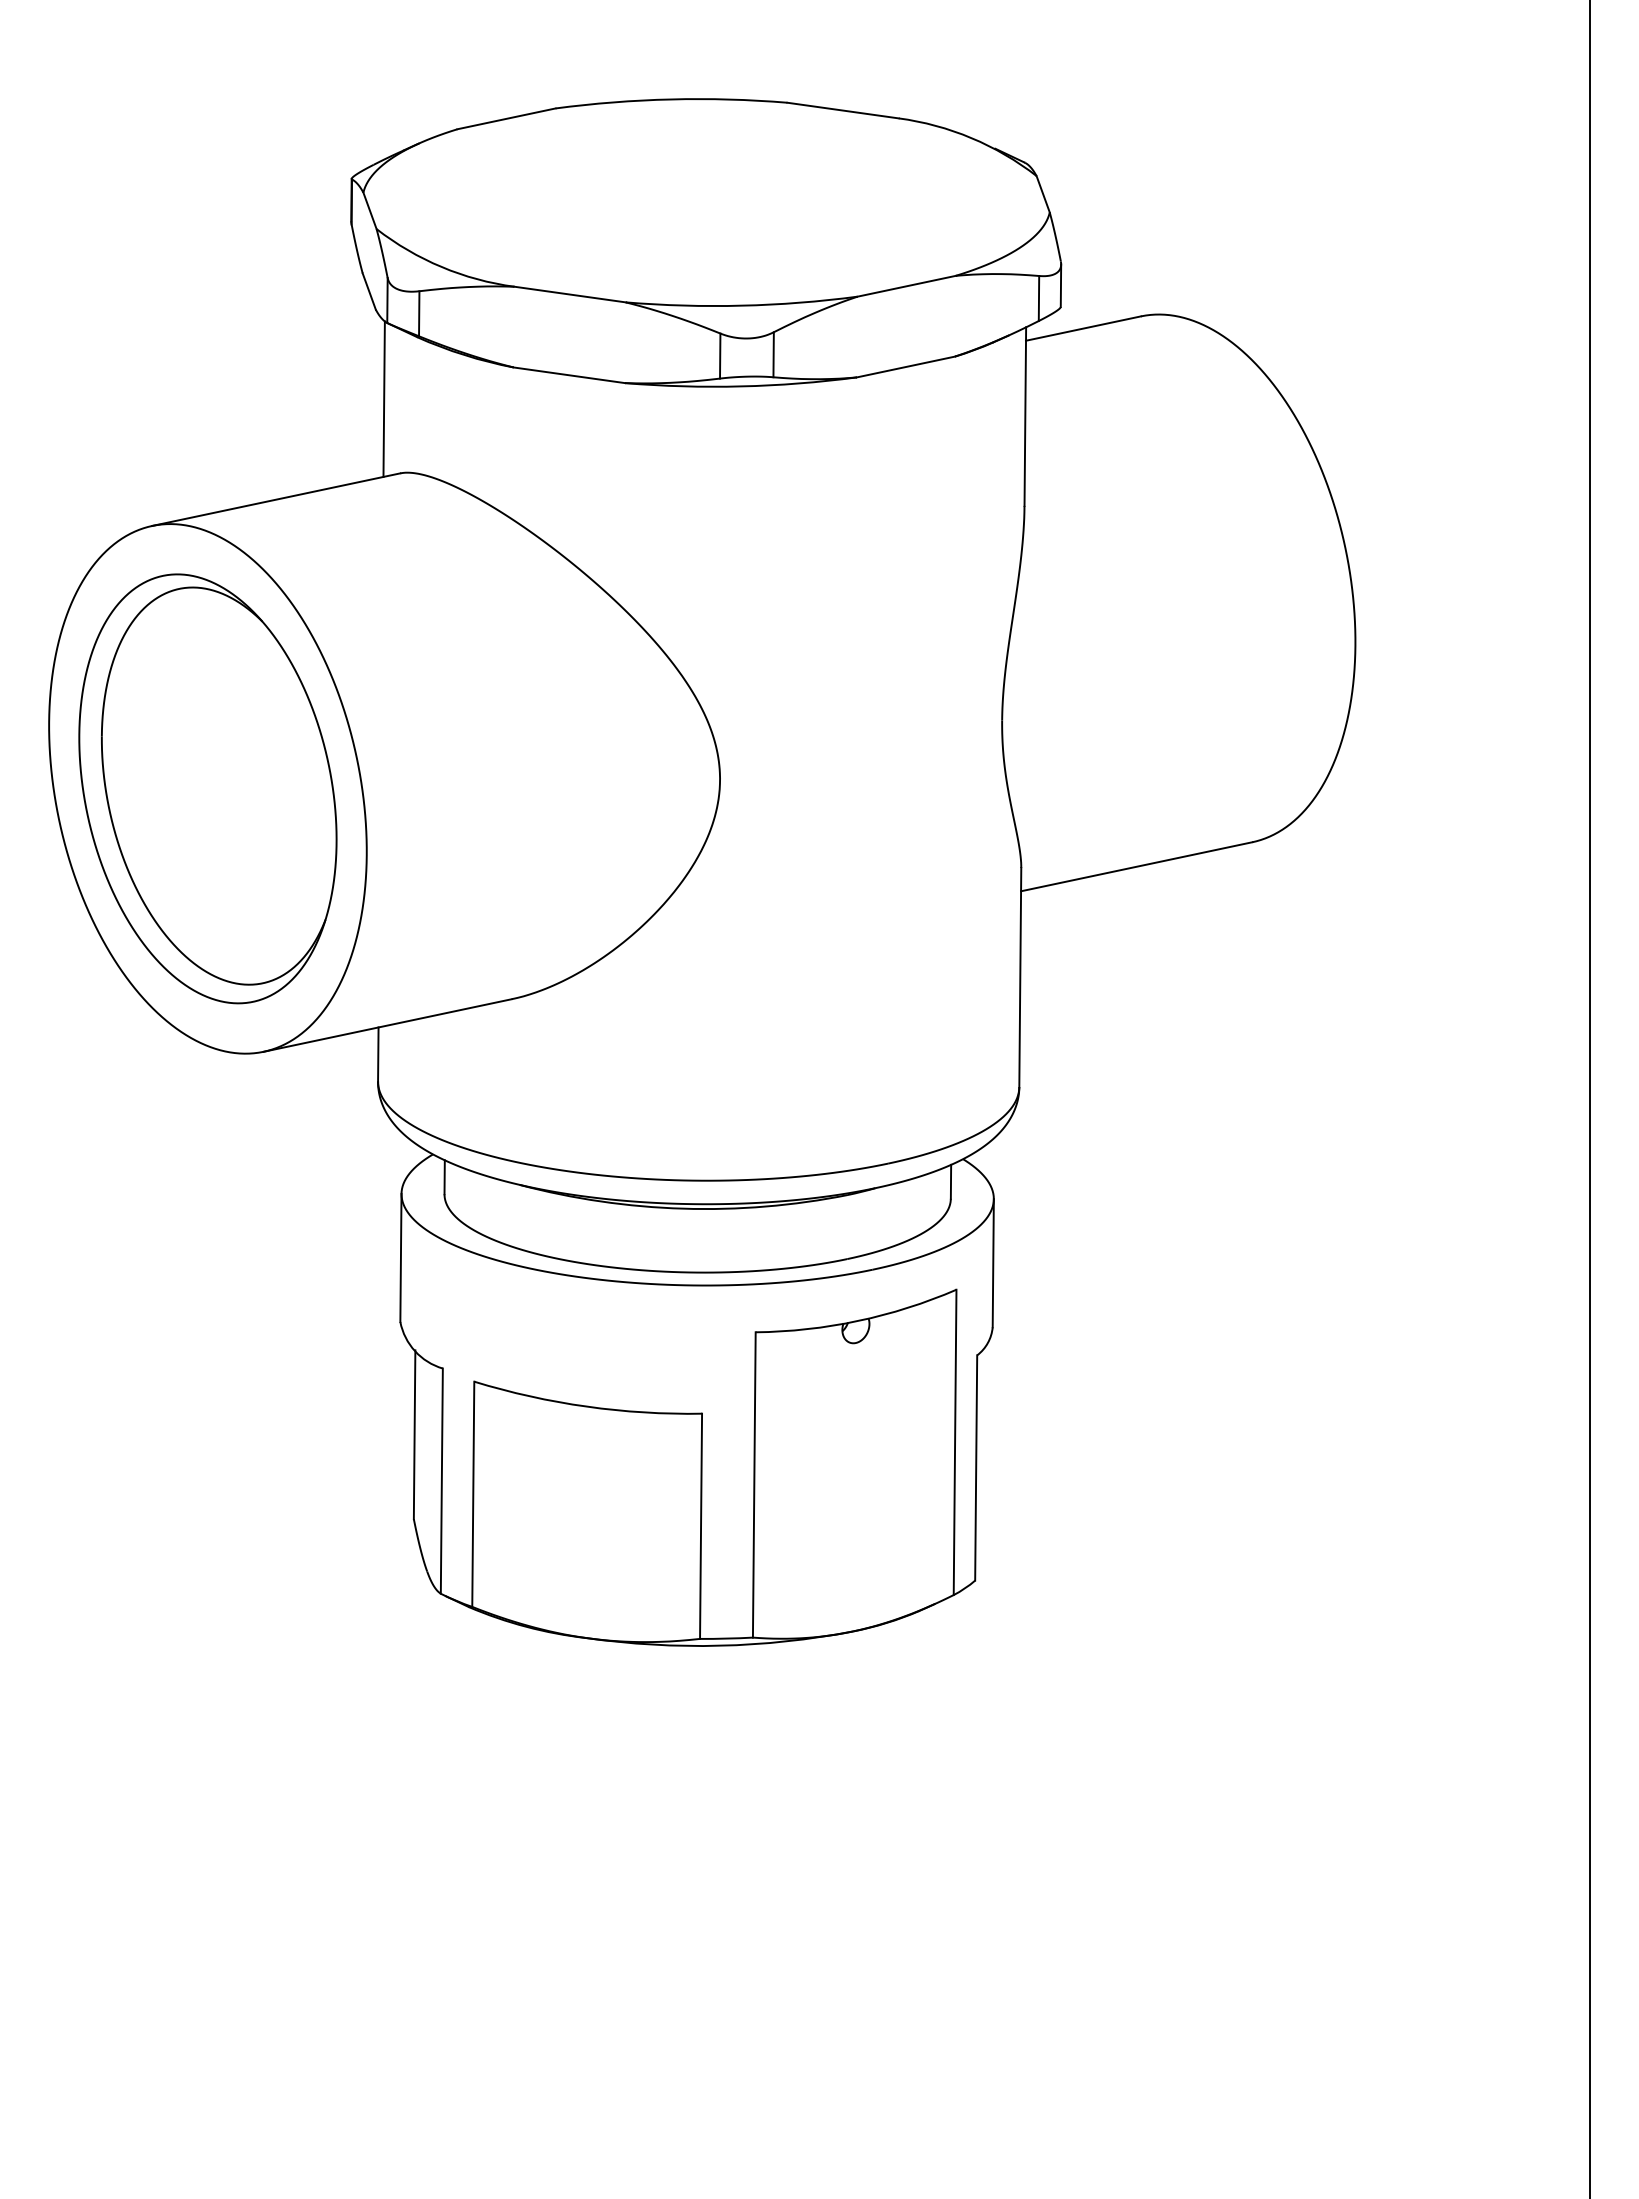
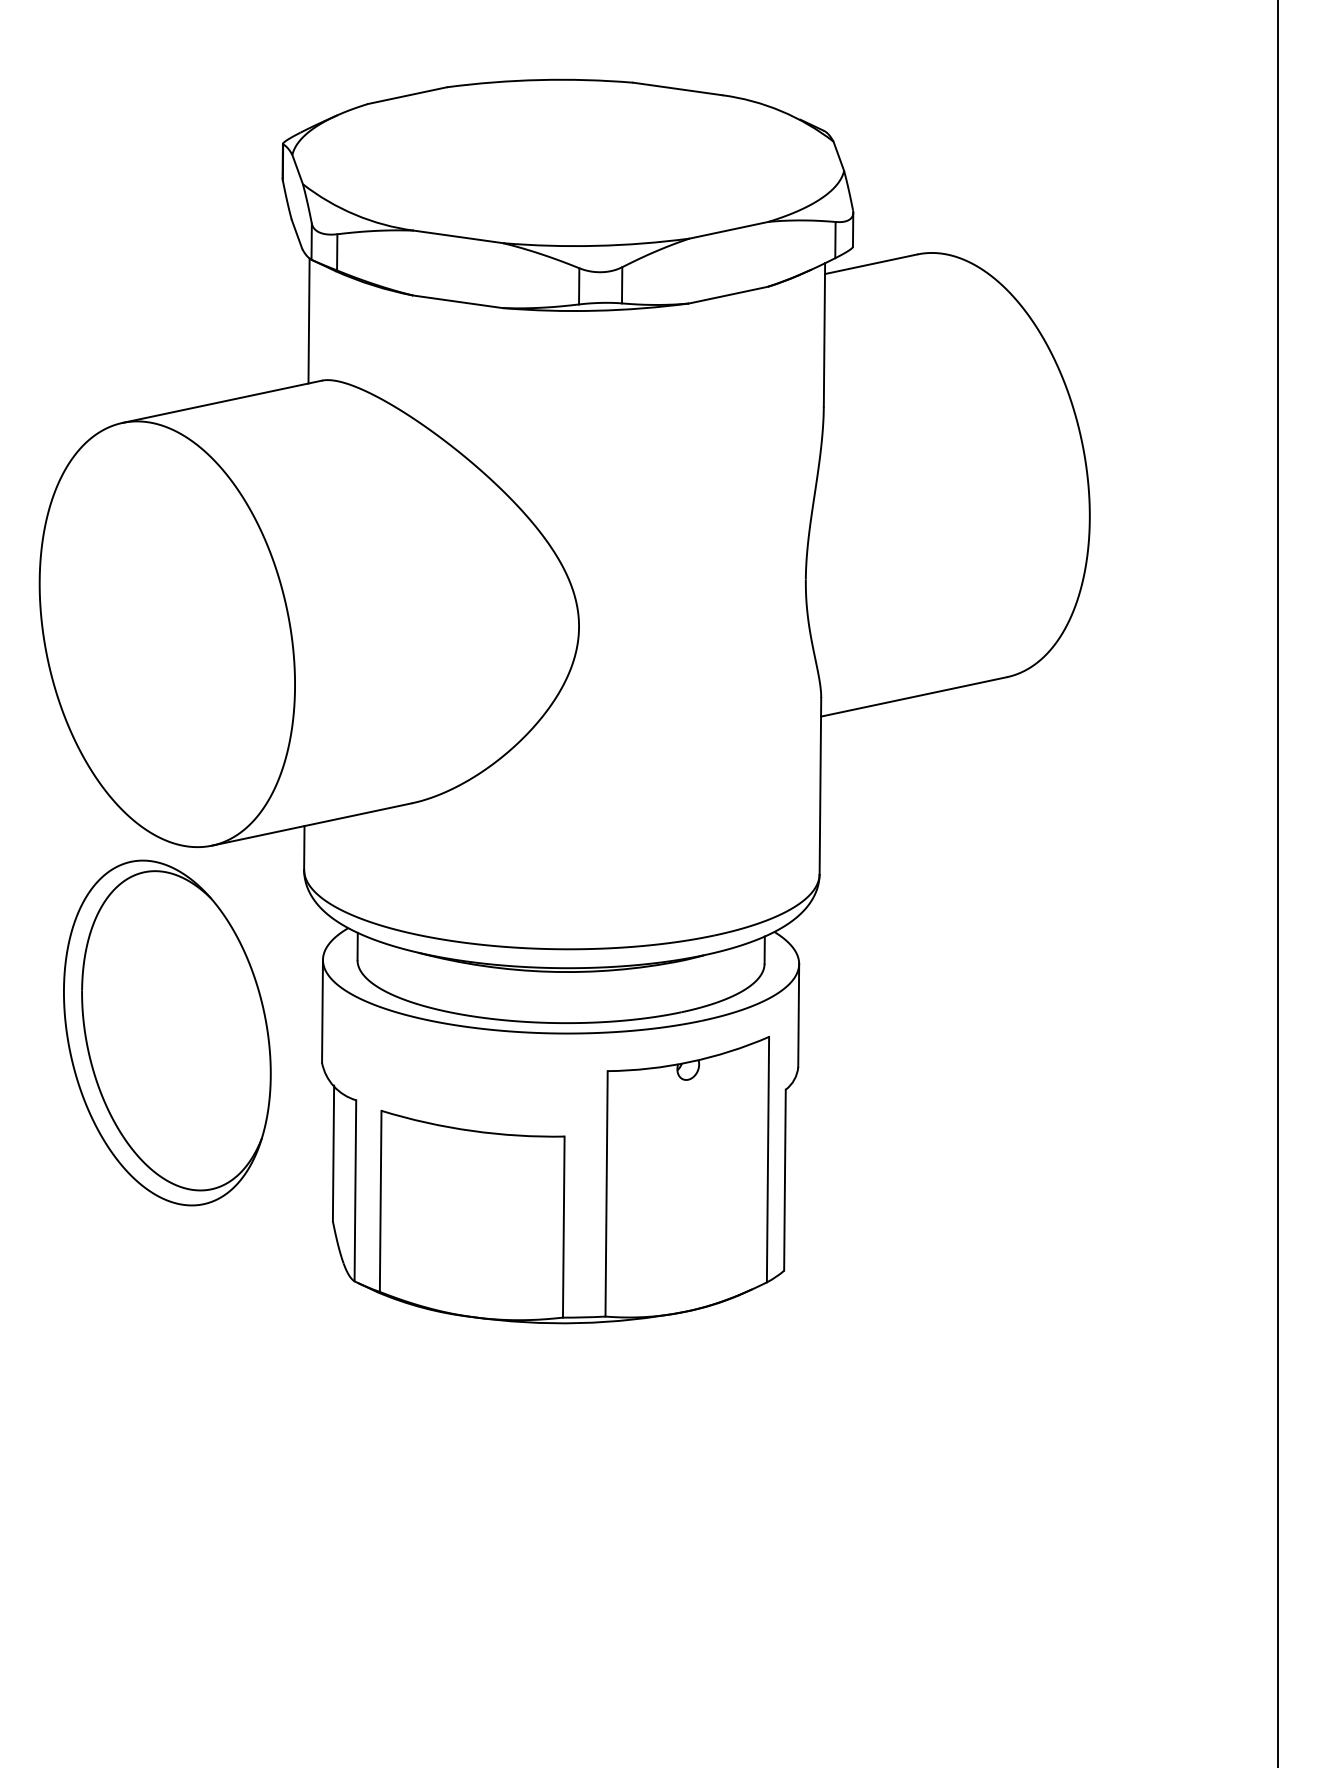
part: (207, 788) -> (167, 1032), moved

